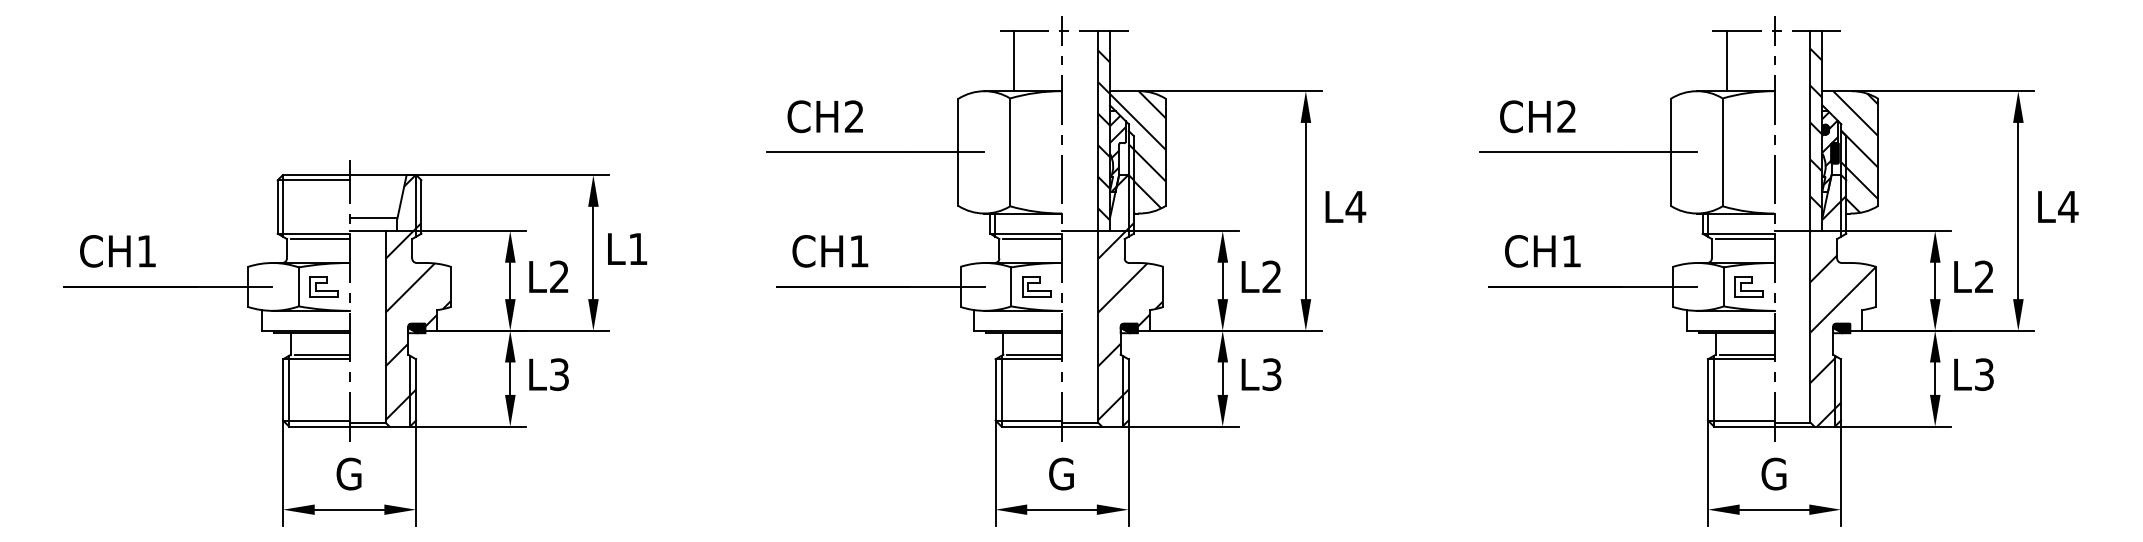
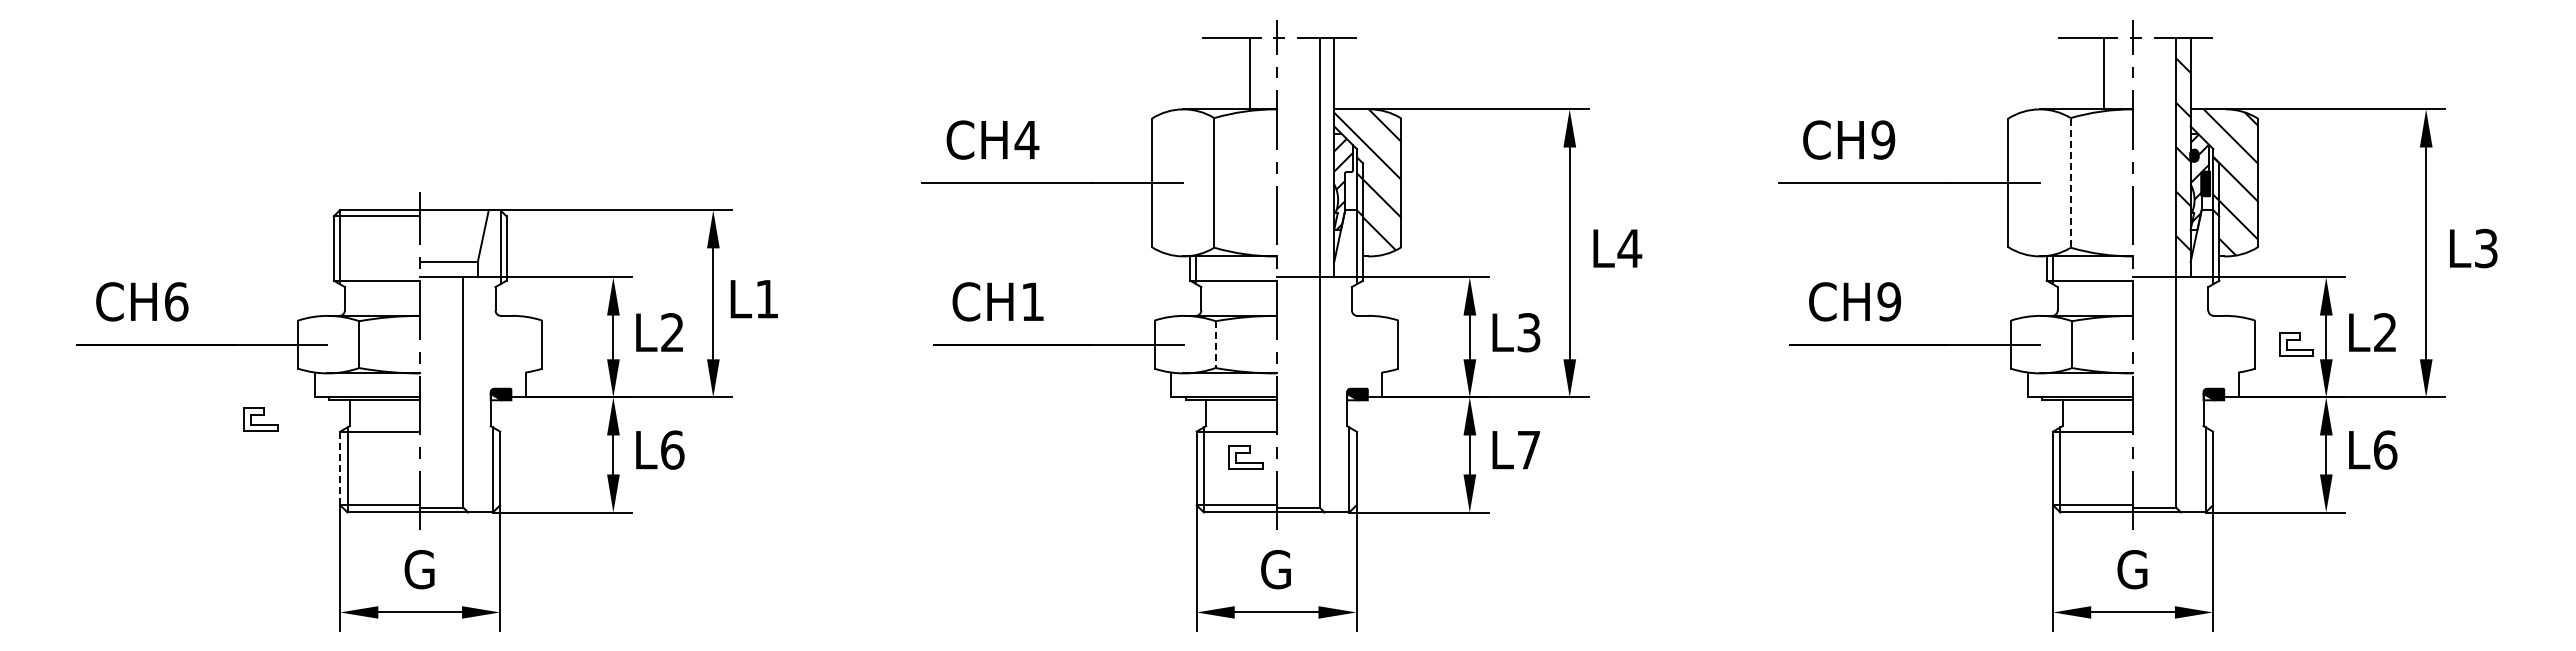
line: (1014, 61) -> (1250, 73), moved
line: (1726, 61) -> (2103, 73), moved
text: (853, 116) -> (1026, 139), CH2 -> CH4
text: (1566, 116) -> (1883, 139), CH2 -> CH9
hatch: (1103, 135) -> (1326, 162), removed
line: (1722, 152) -> (2070, 183), solid -> dashed
text: (2067, 206) -> (2485, 248), L4 -> L3
line: (319, 239) -> (384, 287), removed
line: (1032, 239) -> (1241, 287), removed
line: (1744, 239) -> (2097, 287), removed
text: (146, 251) -> (176, 301), CH1 -> CH6
text: (1571, 251) -> (1888, 301), CH1 -> CH9
text: (1271, 276) -> (1528, 332), L2 -> L3
part: (324, 286) -> (260, 419), moved
part: (1036, 286) -> (1245, 457), moved
part: (1749, 286) -> (2296, 344), moved
line: (1011, 287) -> (1215, 345), solid -> dashed
hatch: (418, 297) -> (502, 357), removed
hatch: (1130, 297) -> (1358, 357), removed
hatch: (1843, 310) -> (2215, 373), removed
line: (322, 355) -> (387, 426), removed
line: (1034, 355) -> (1243, 426), removed
line: (1747, 355) -> (2100, 426), removed
text: (559, 374) -> (672, 449), L3 -> L6
text: (1271, 374) -> (1528, 449), L3 -> L7
text: (1984, 374) -> (2385, 449), L3 -> L6
line: (283, 389) -> (340, 468), solid -> dashed

